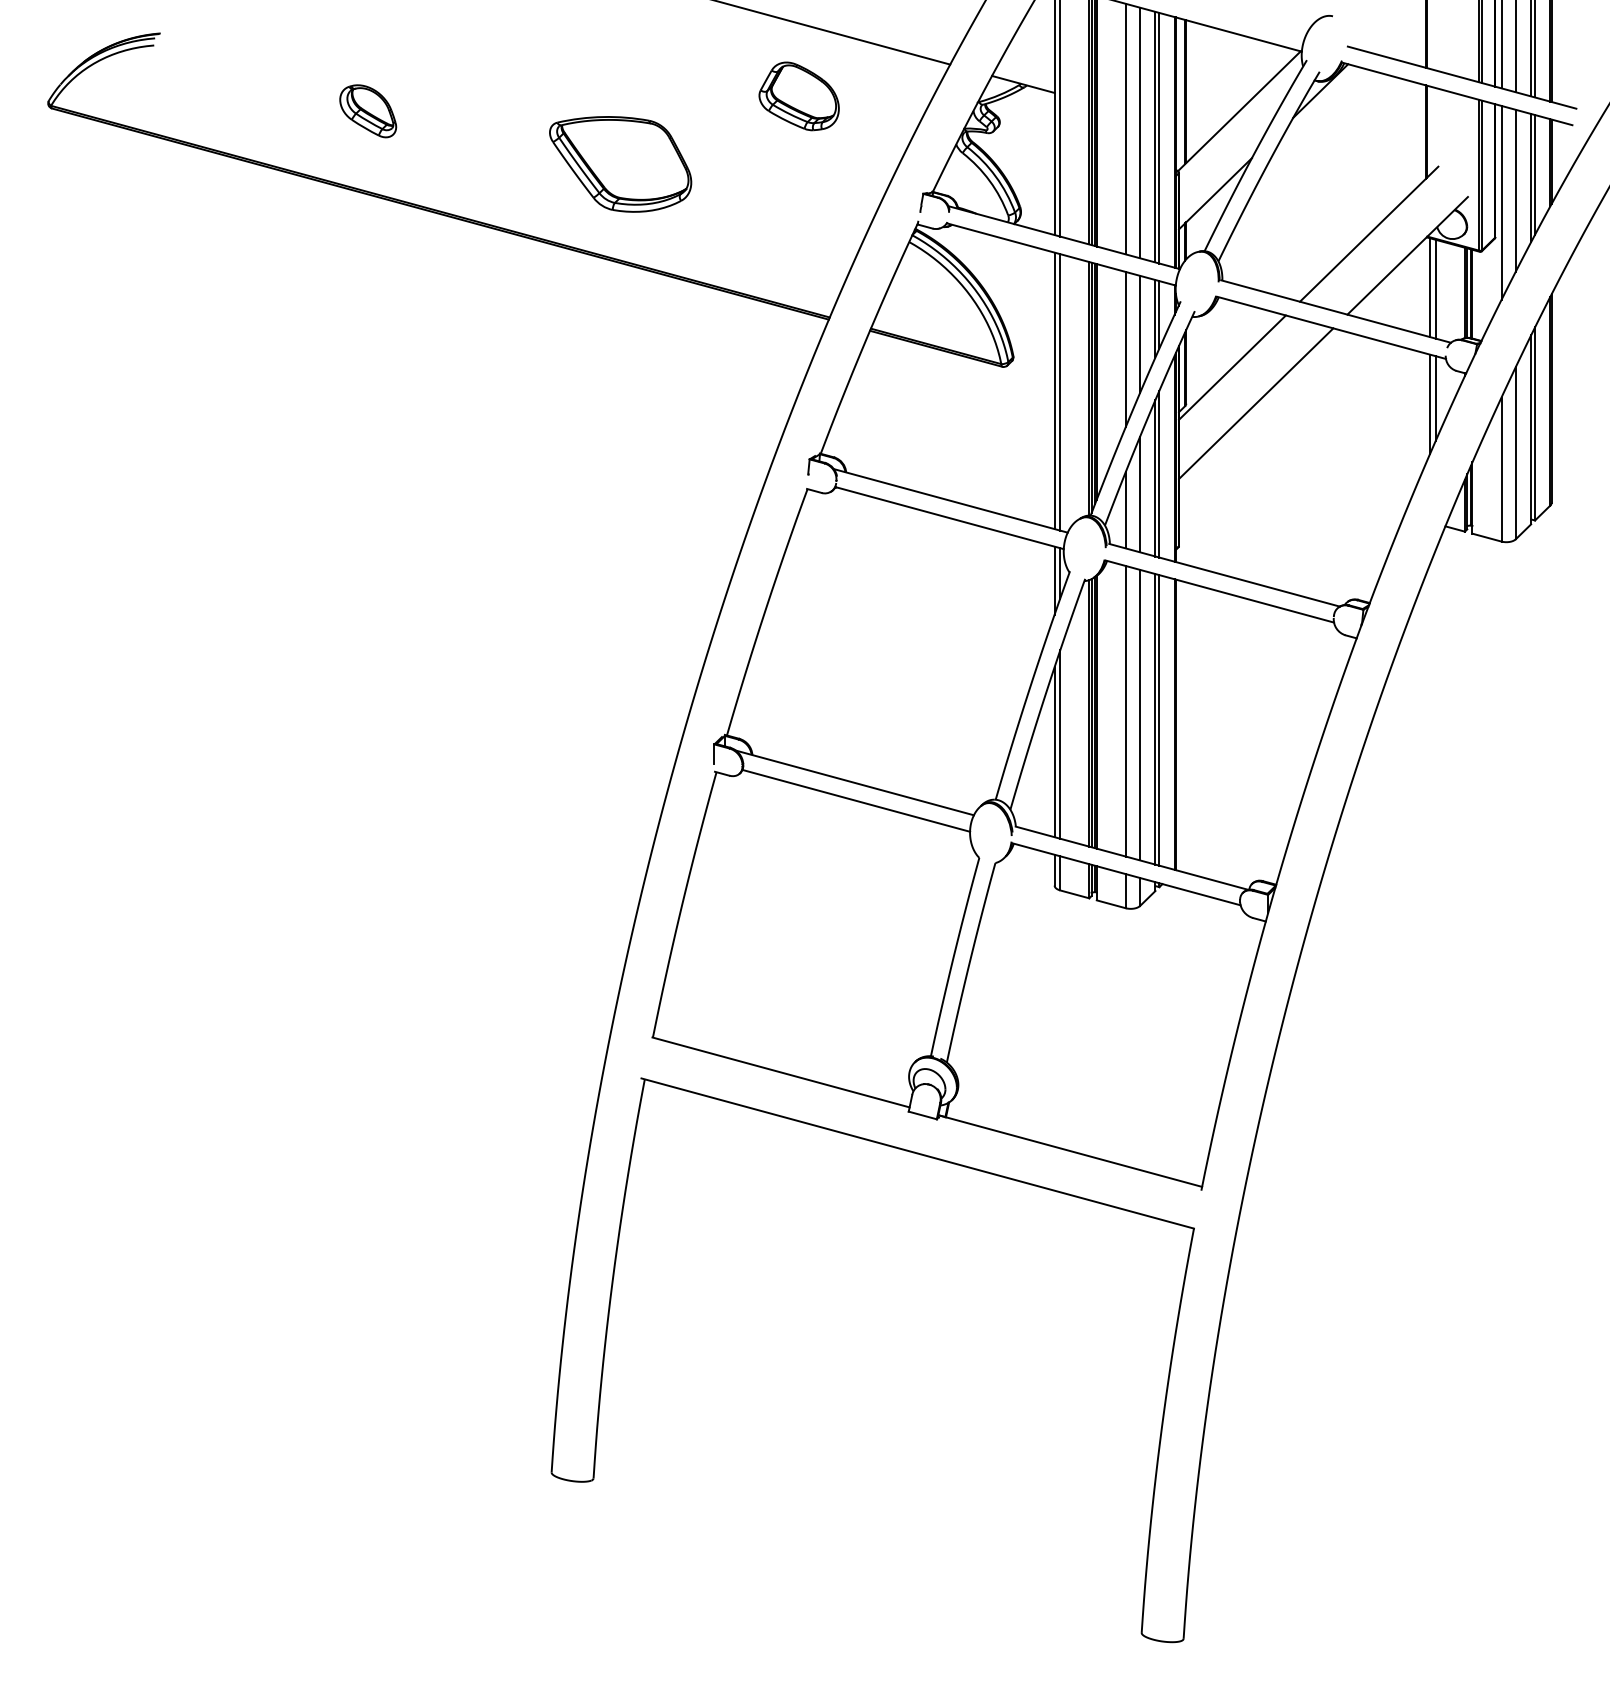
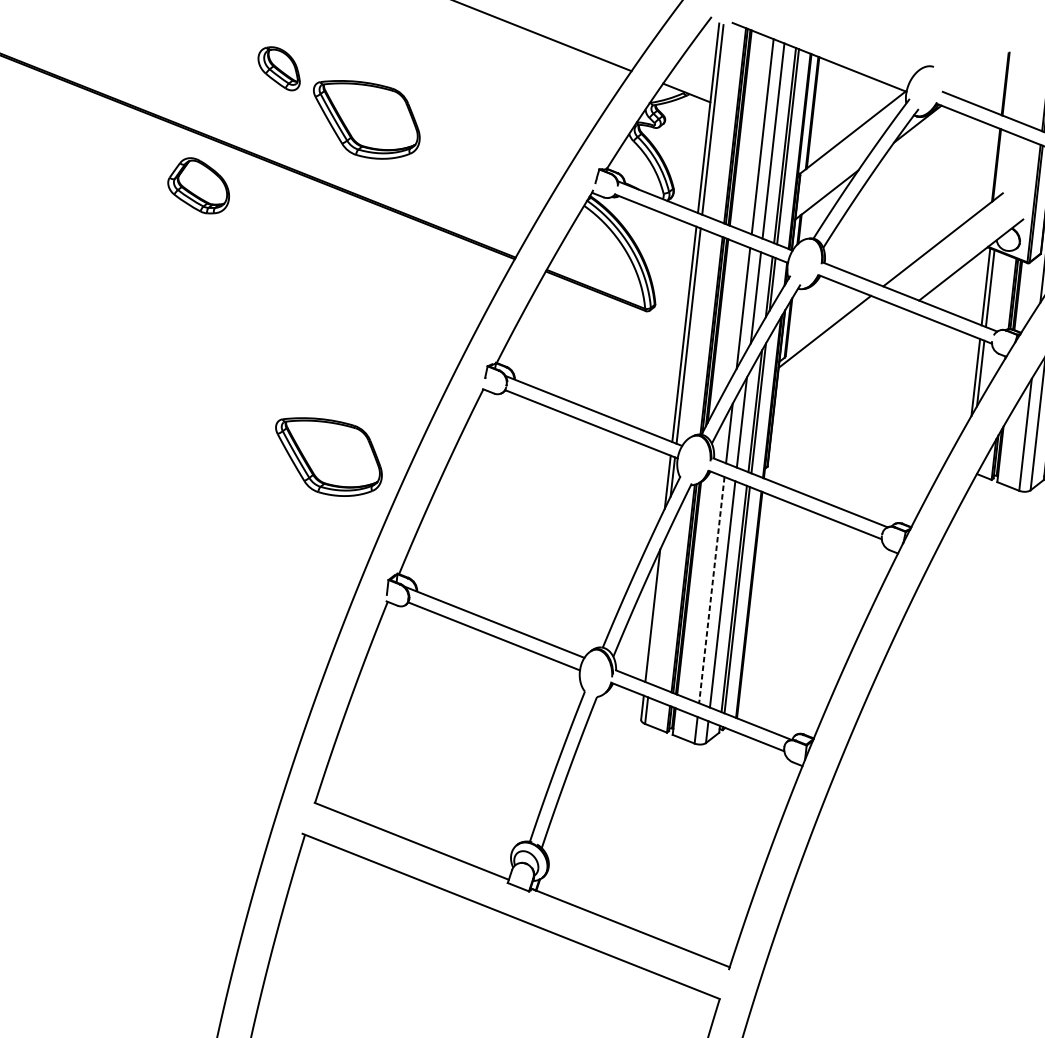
part: (798, 96) -> (198, 185), moved
part: (368, 111) -> (279, 68), moved
line: (1256, 403) -> (840, 361), removed
part: (620, 597) -> (328, 457), added
line: (1125, 711) -> (711, 590), solid -> dashed
line: (1060, 744) -> (658, 610), removed

